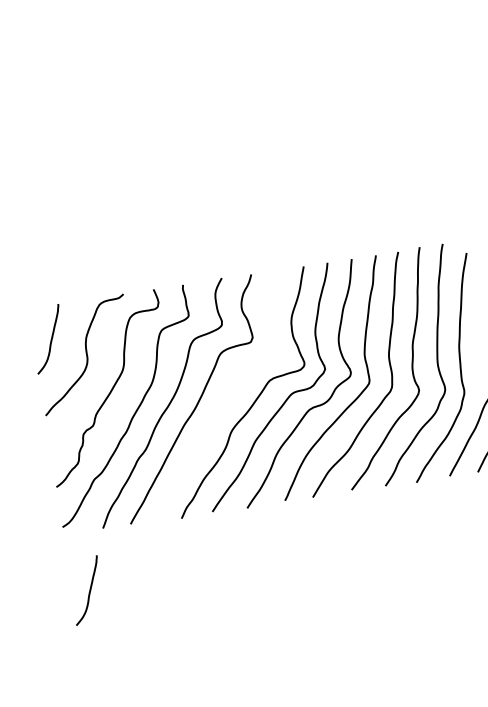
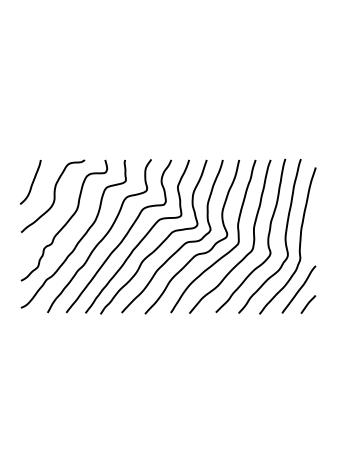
curve: (225, 398) -> (141, 239), added
curve: (88, 592) -> (31, 353), removed

